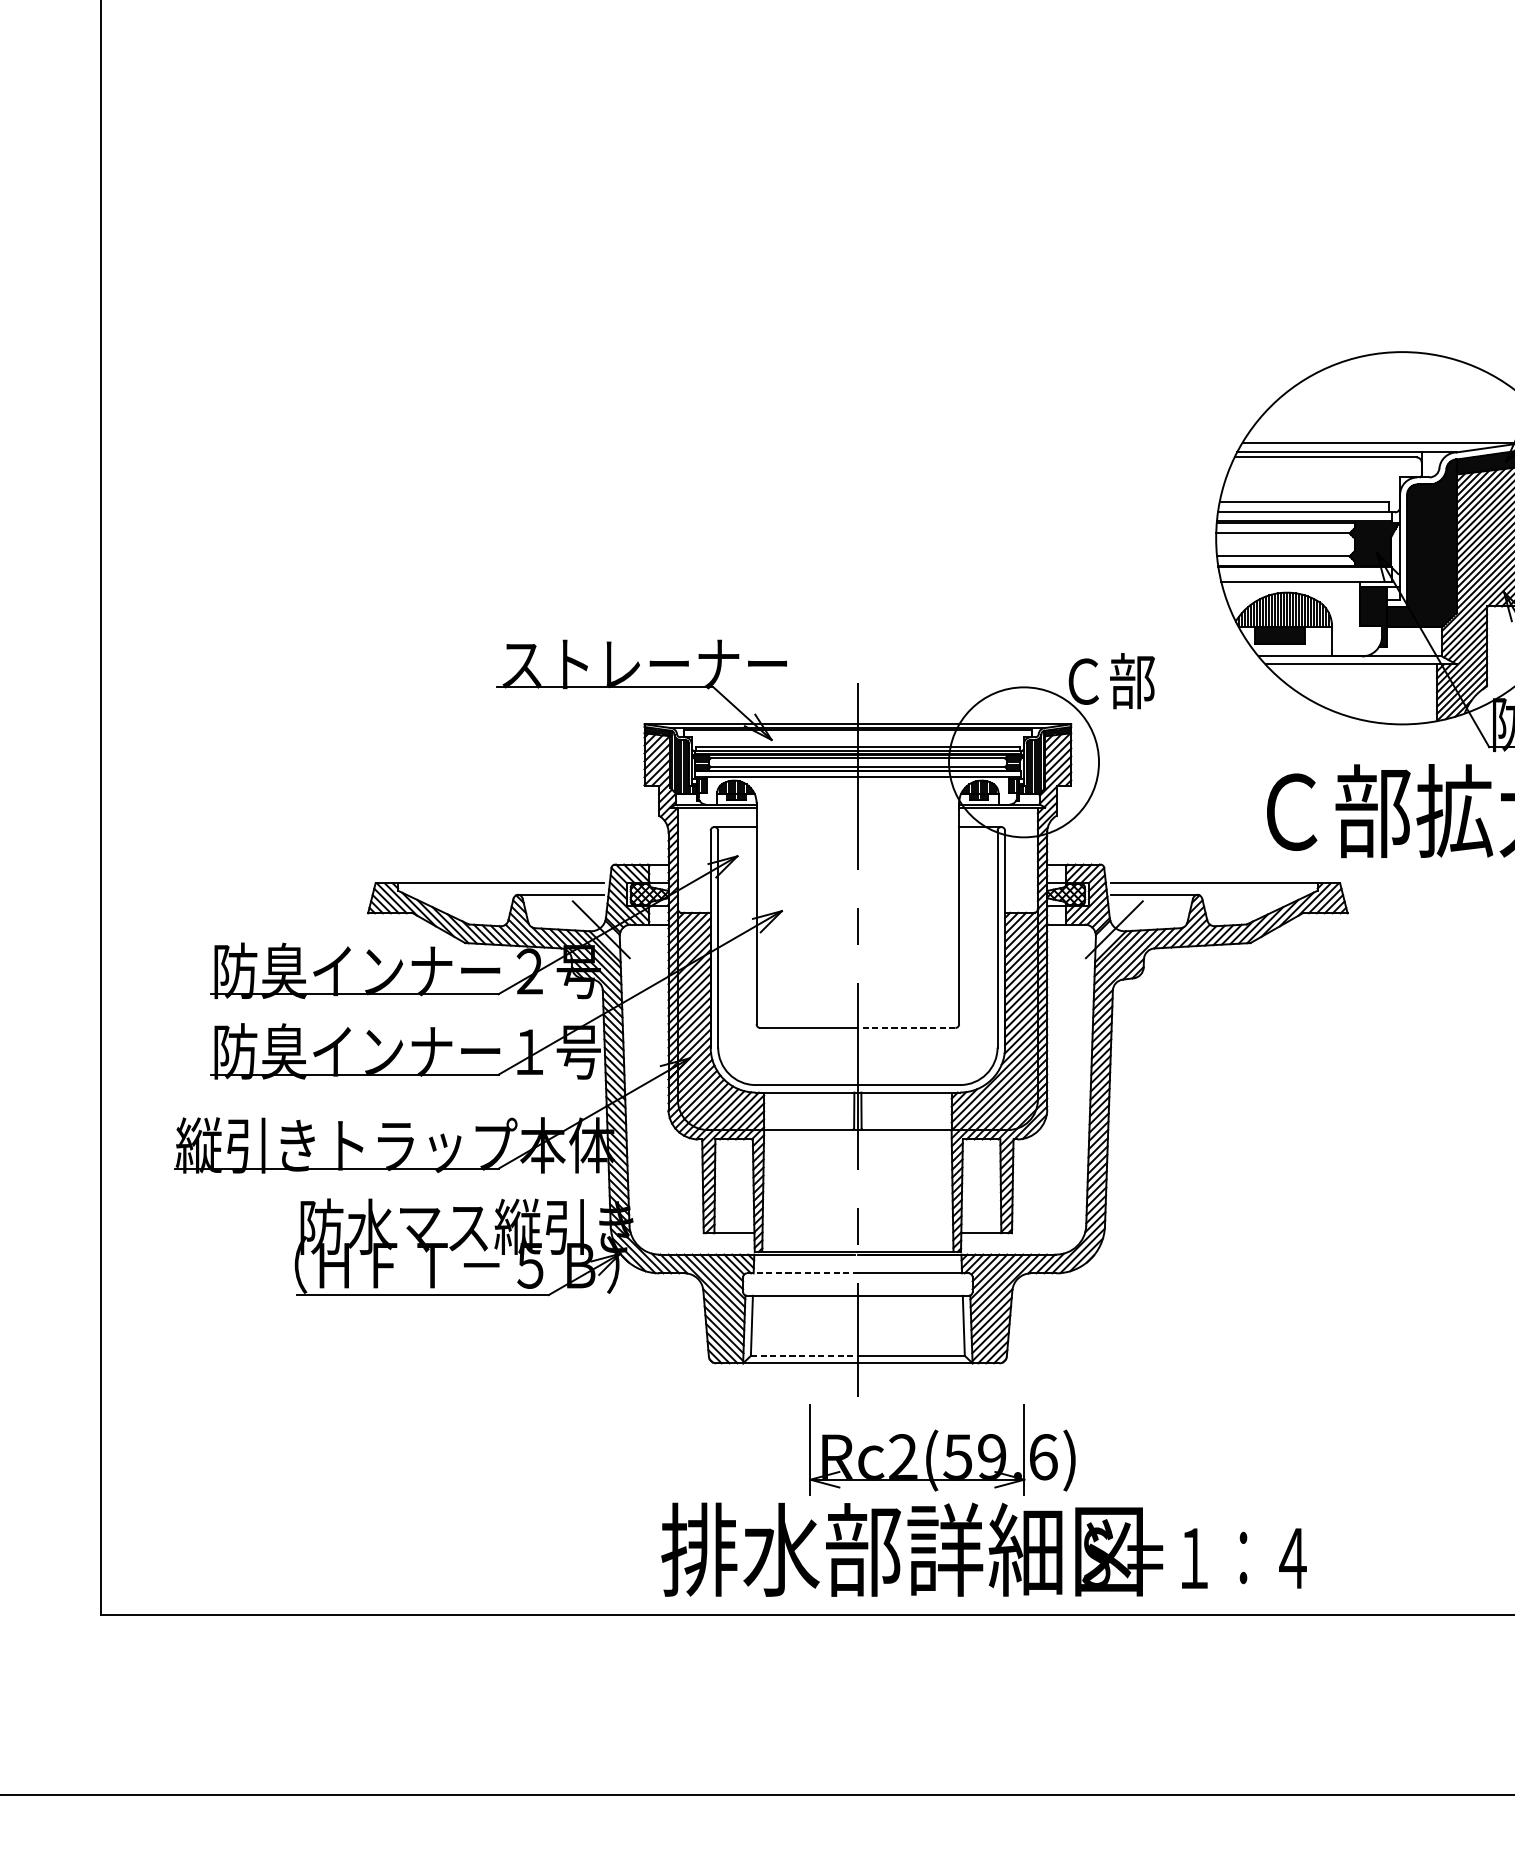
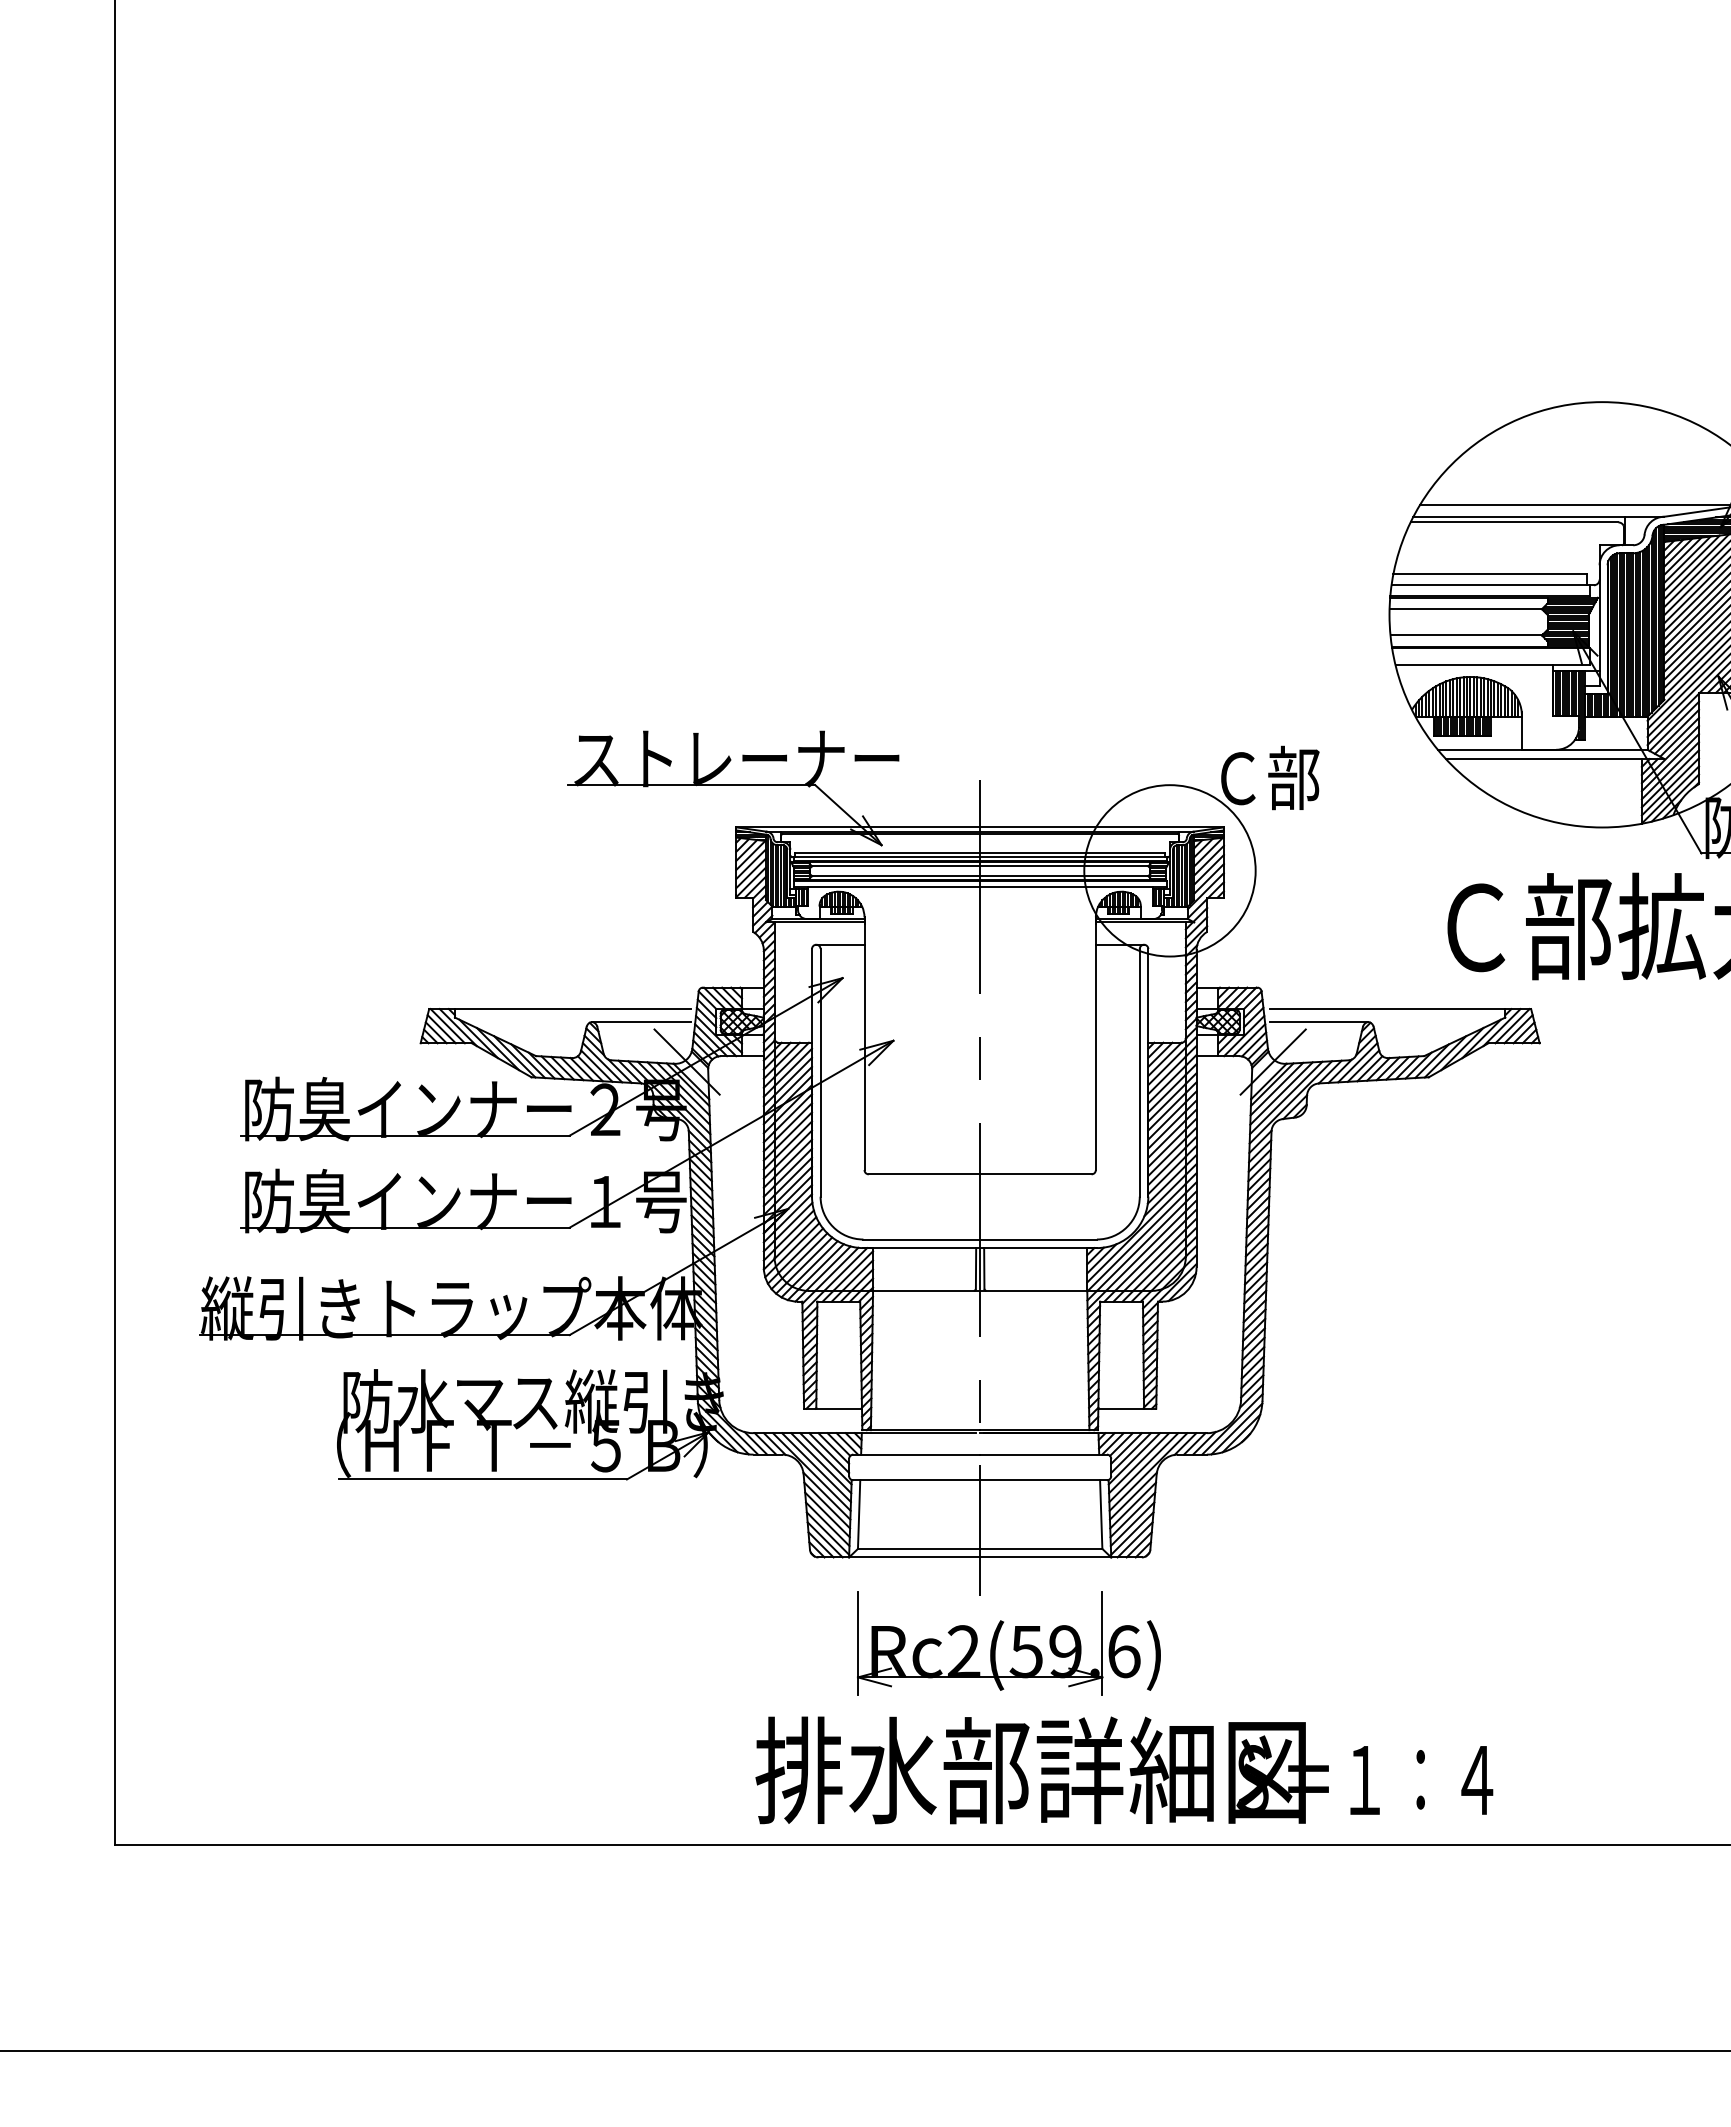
line: (906, 1028) -> (1035, 1174), dashed -> solid
line: (803, 1273) -> (917, 1454), dashed -> solid
line: (804, 1355) -> (919, 1548), dashed -> solid
part: (942, 1450) -> (1008, 1643), moved

